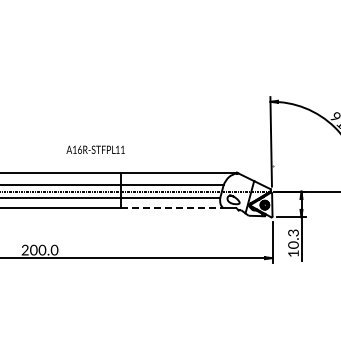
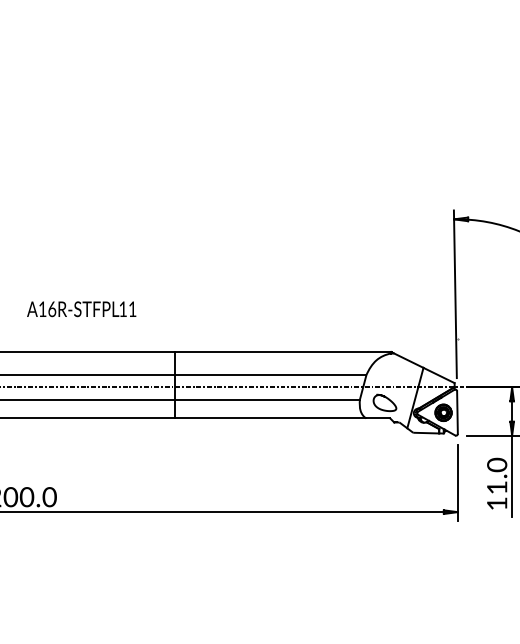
text: (95, 149) -> (81, 308), moved
line: (172, 208) -> (270, 419), dashed -> solid
text: (293, 238) -> (497, 475), 10.3 -> 11.0

